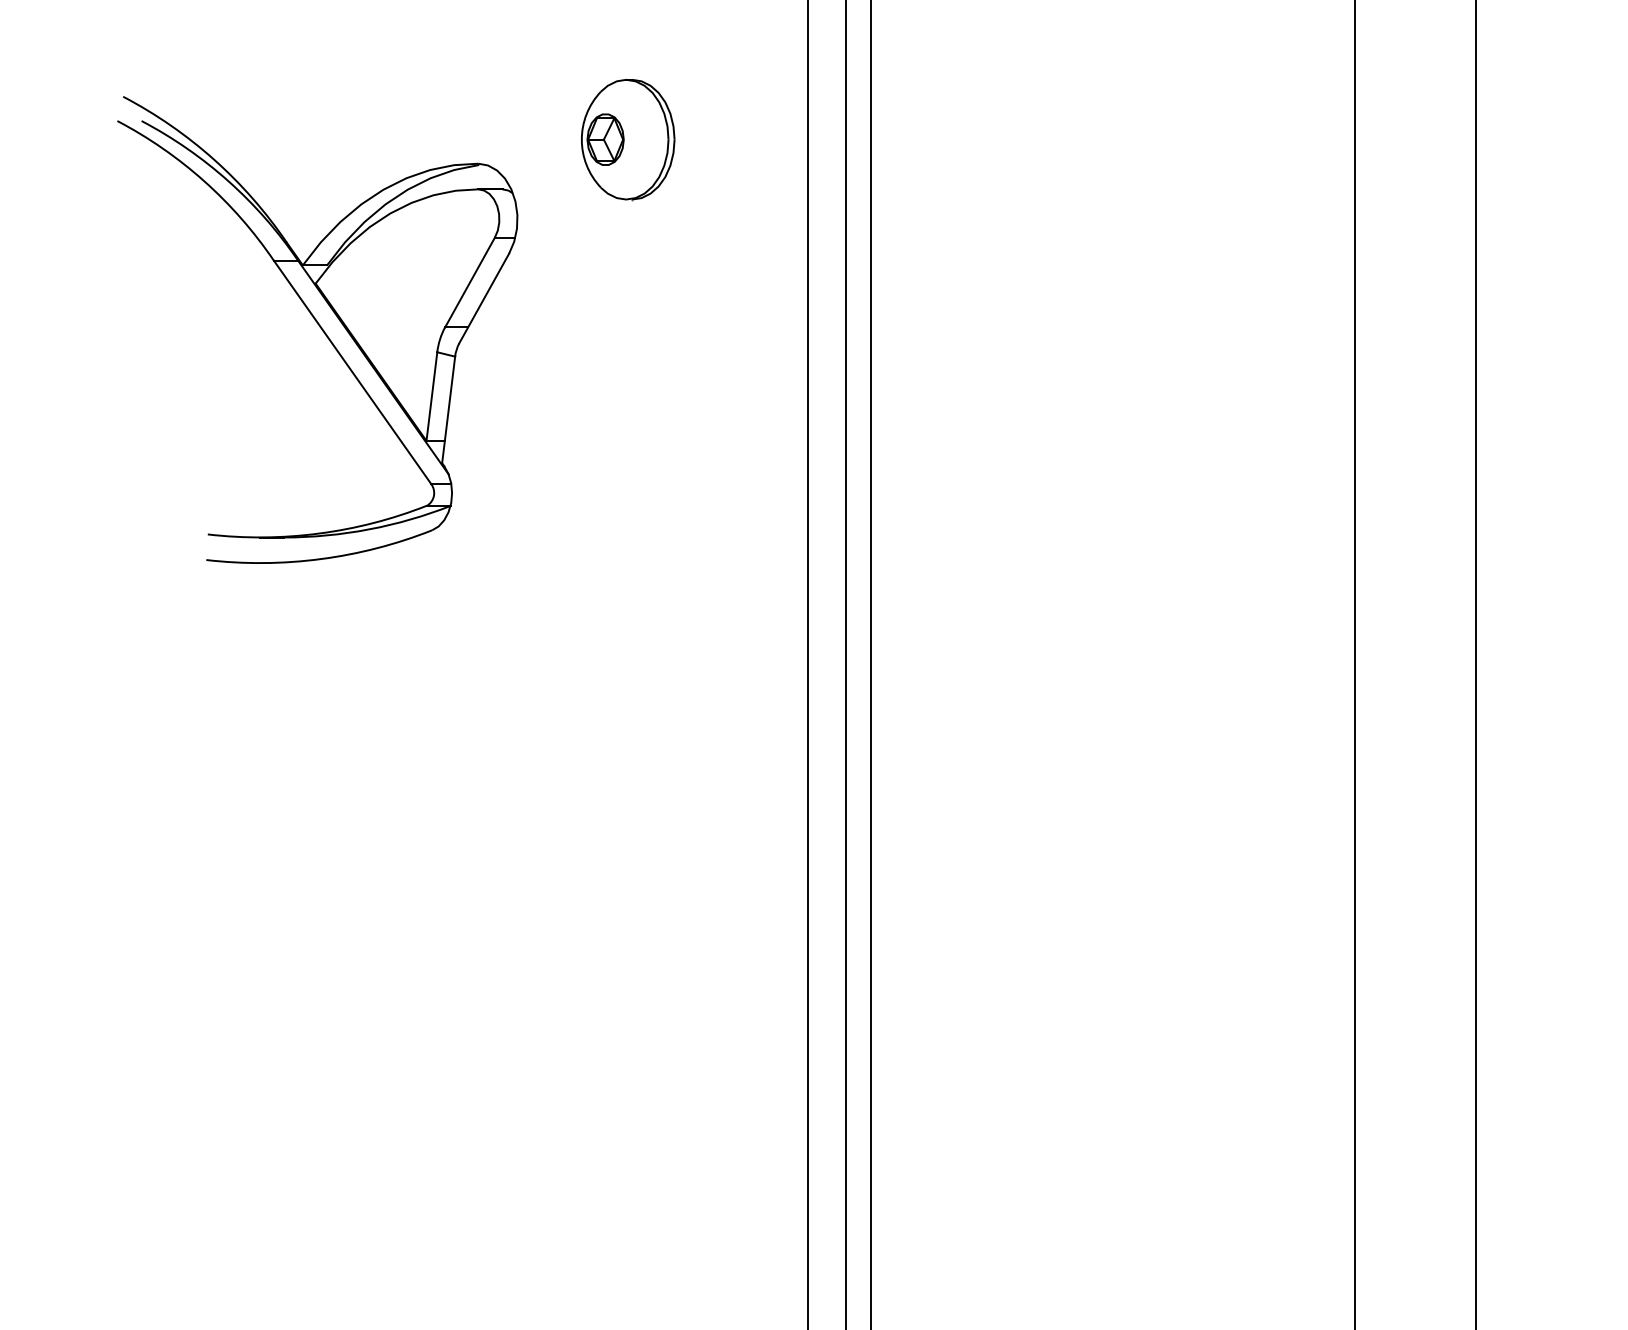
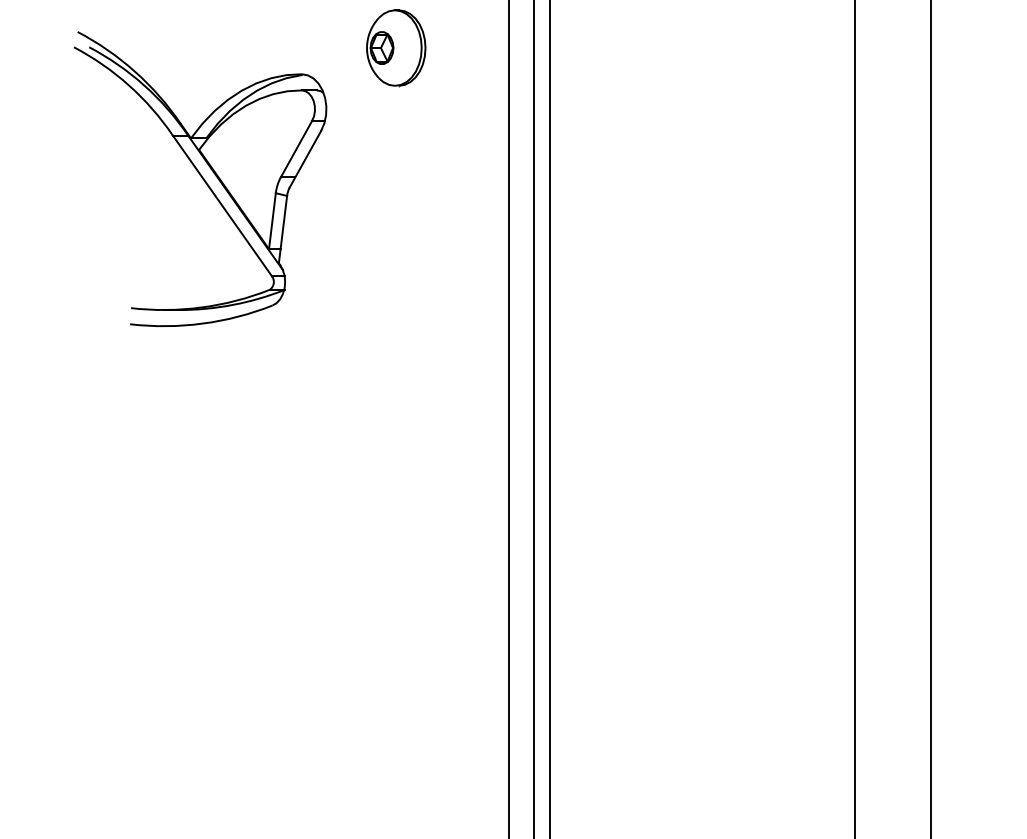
part: (628, 140) -> (396, 48), moved
part: (317, 330) -> (200, 179), moved

